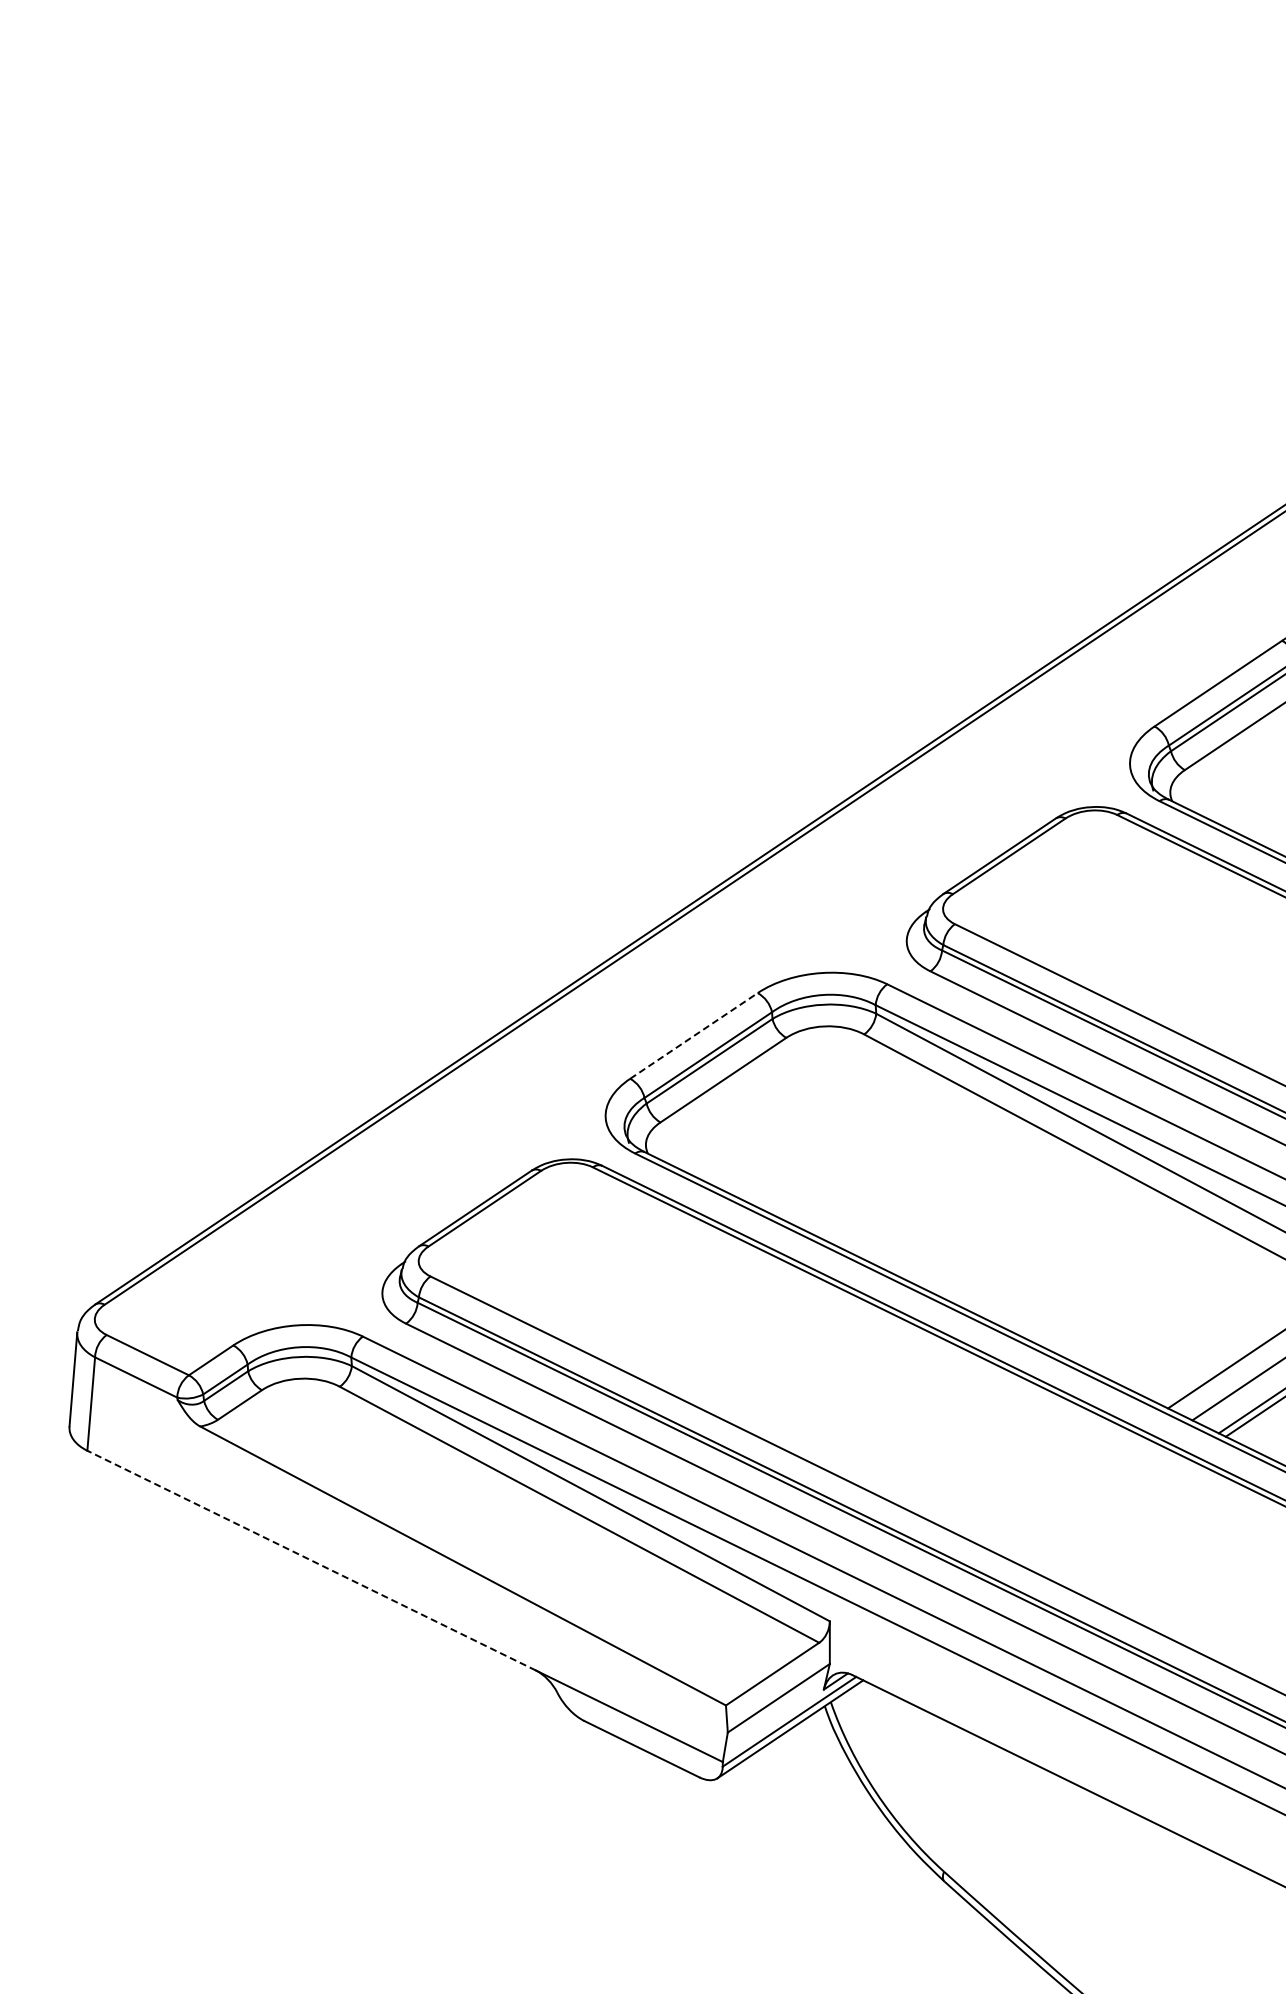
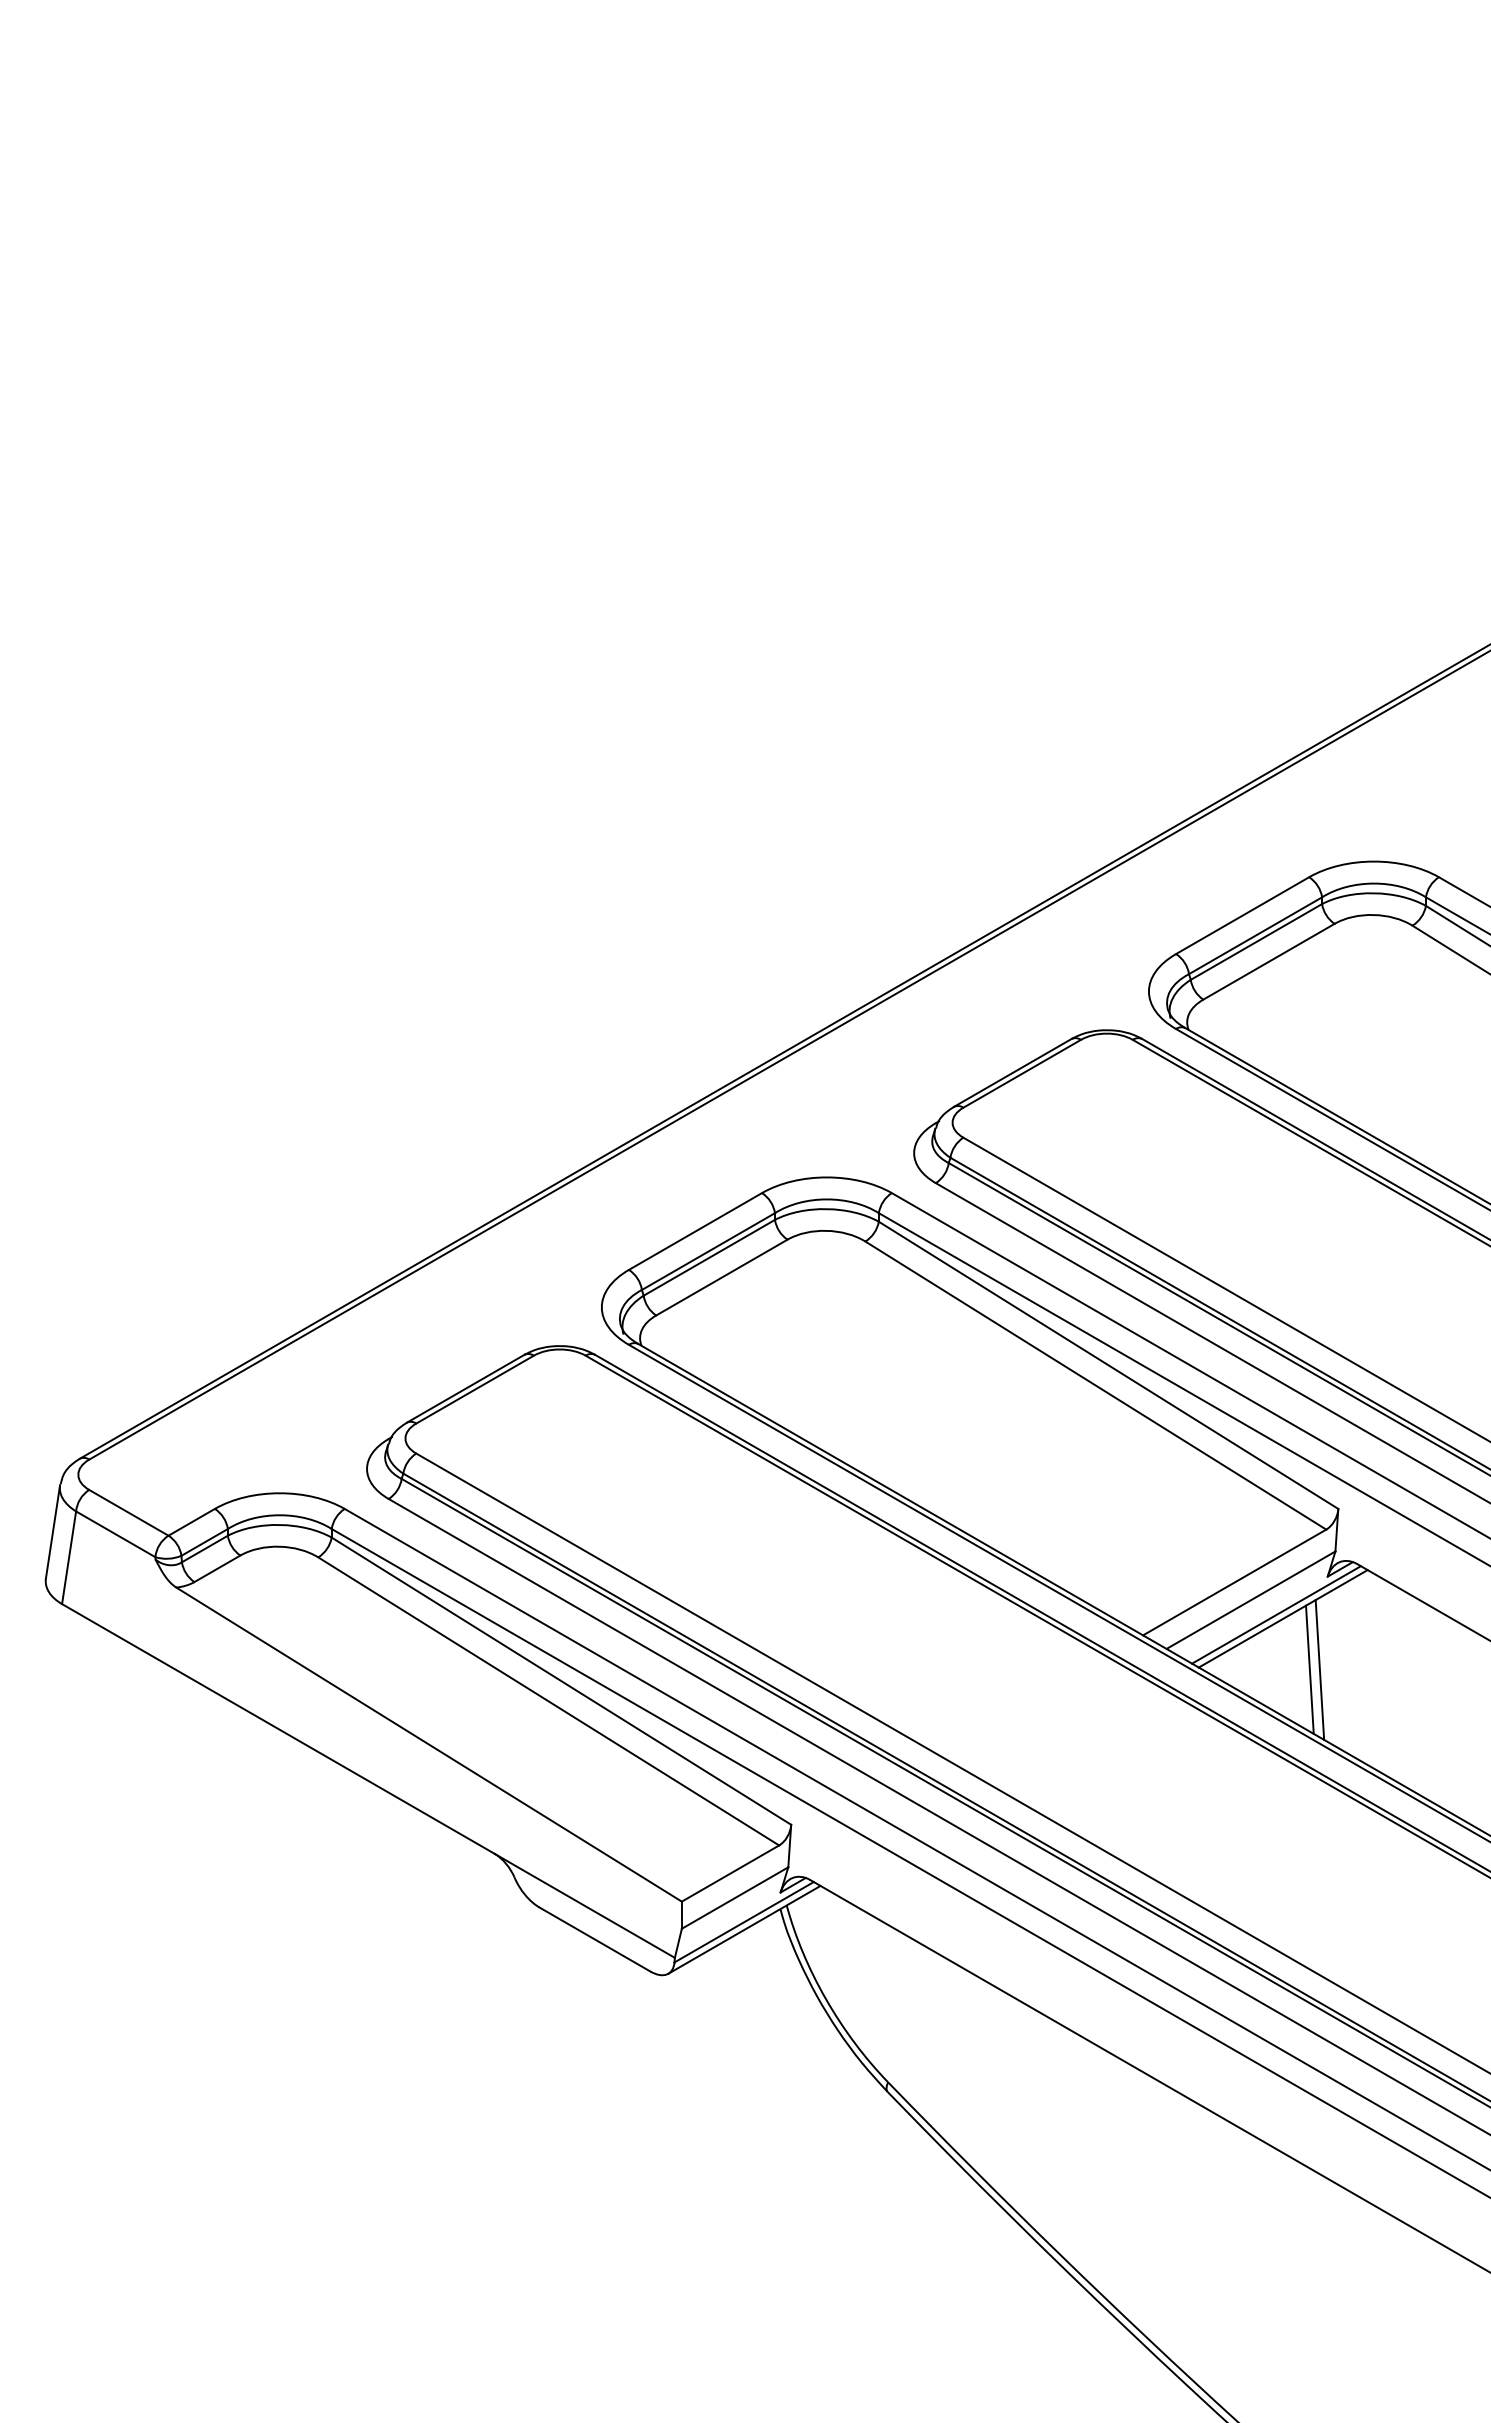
line: (693, 1035) -> (695, 1231), dashed -> solid
line: (311, 1560) -> (278, 1728), dashed -> solid

